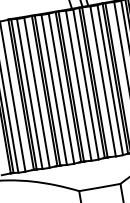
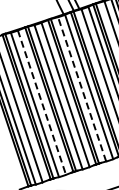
line: (78, 85) -> (81, 89), solid -> dashed
line: (37, 93) -> (42, 103), solid -> dashed

